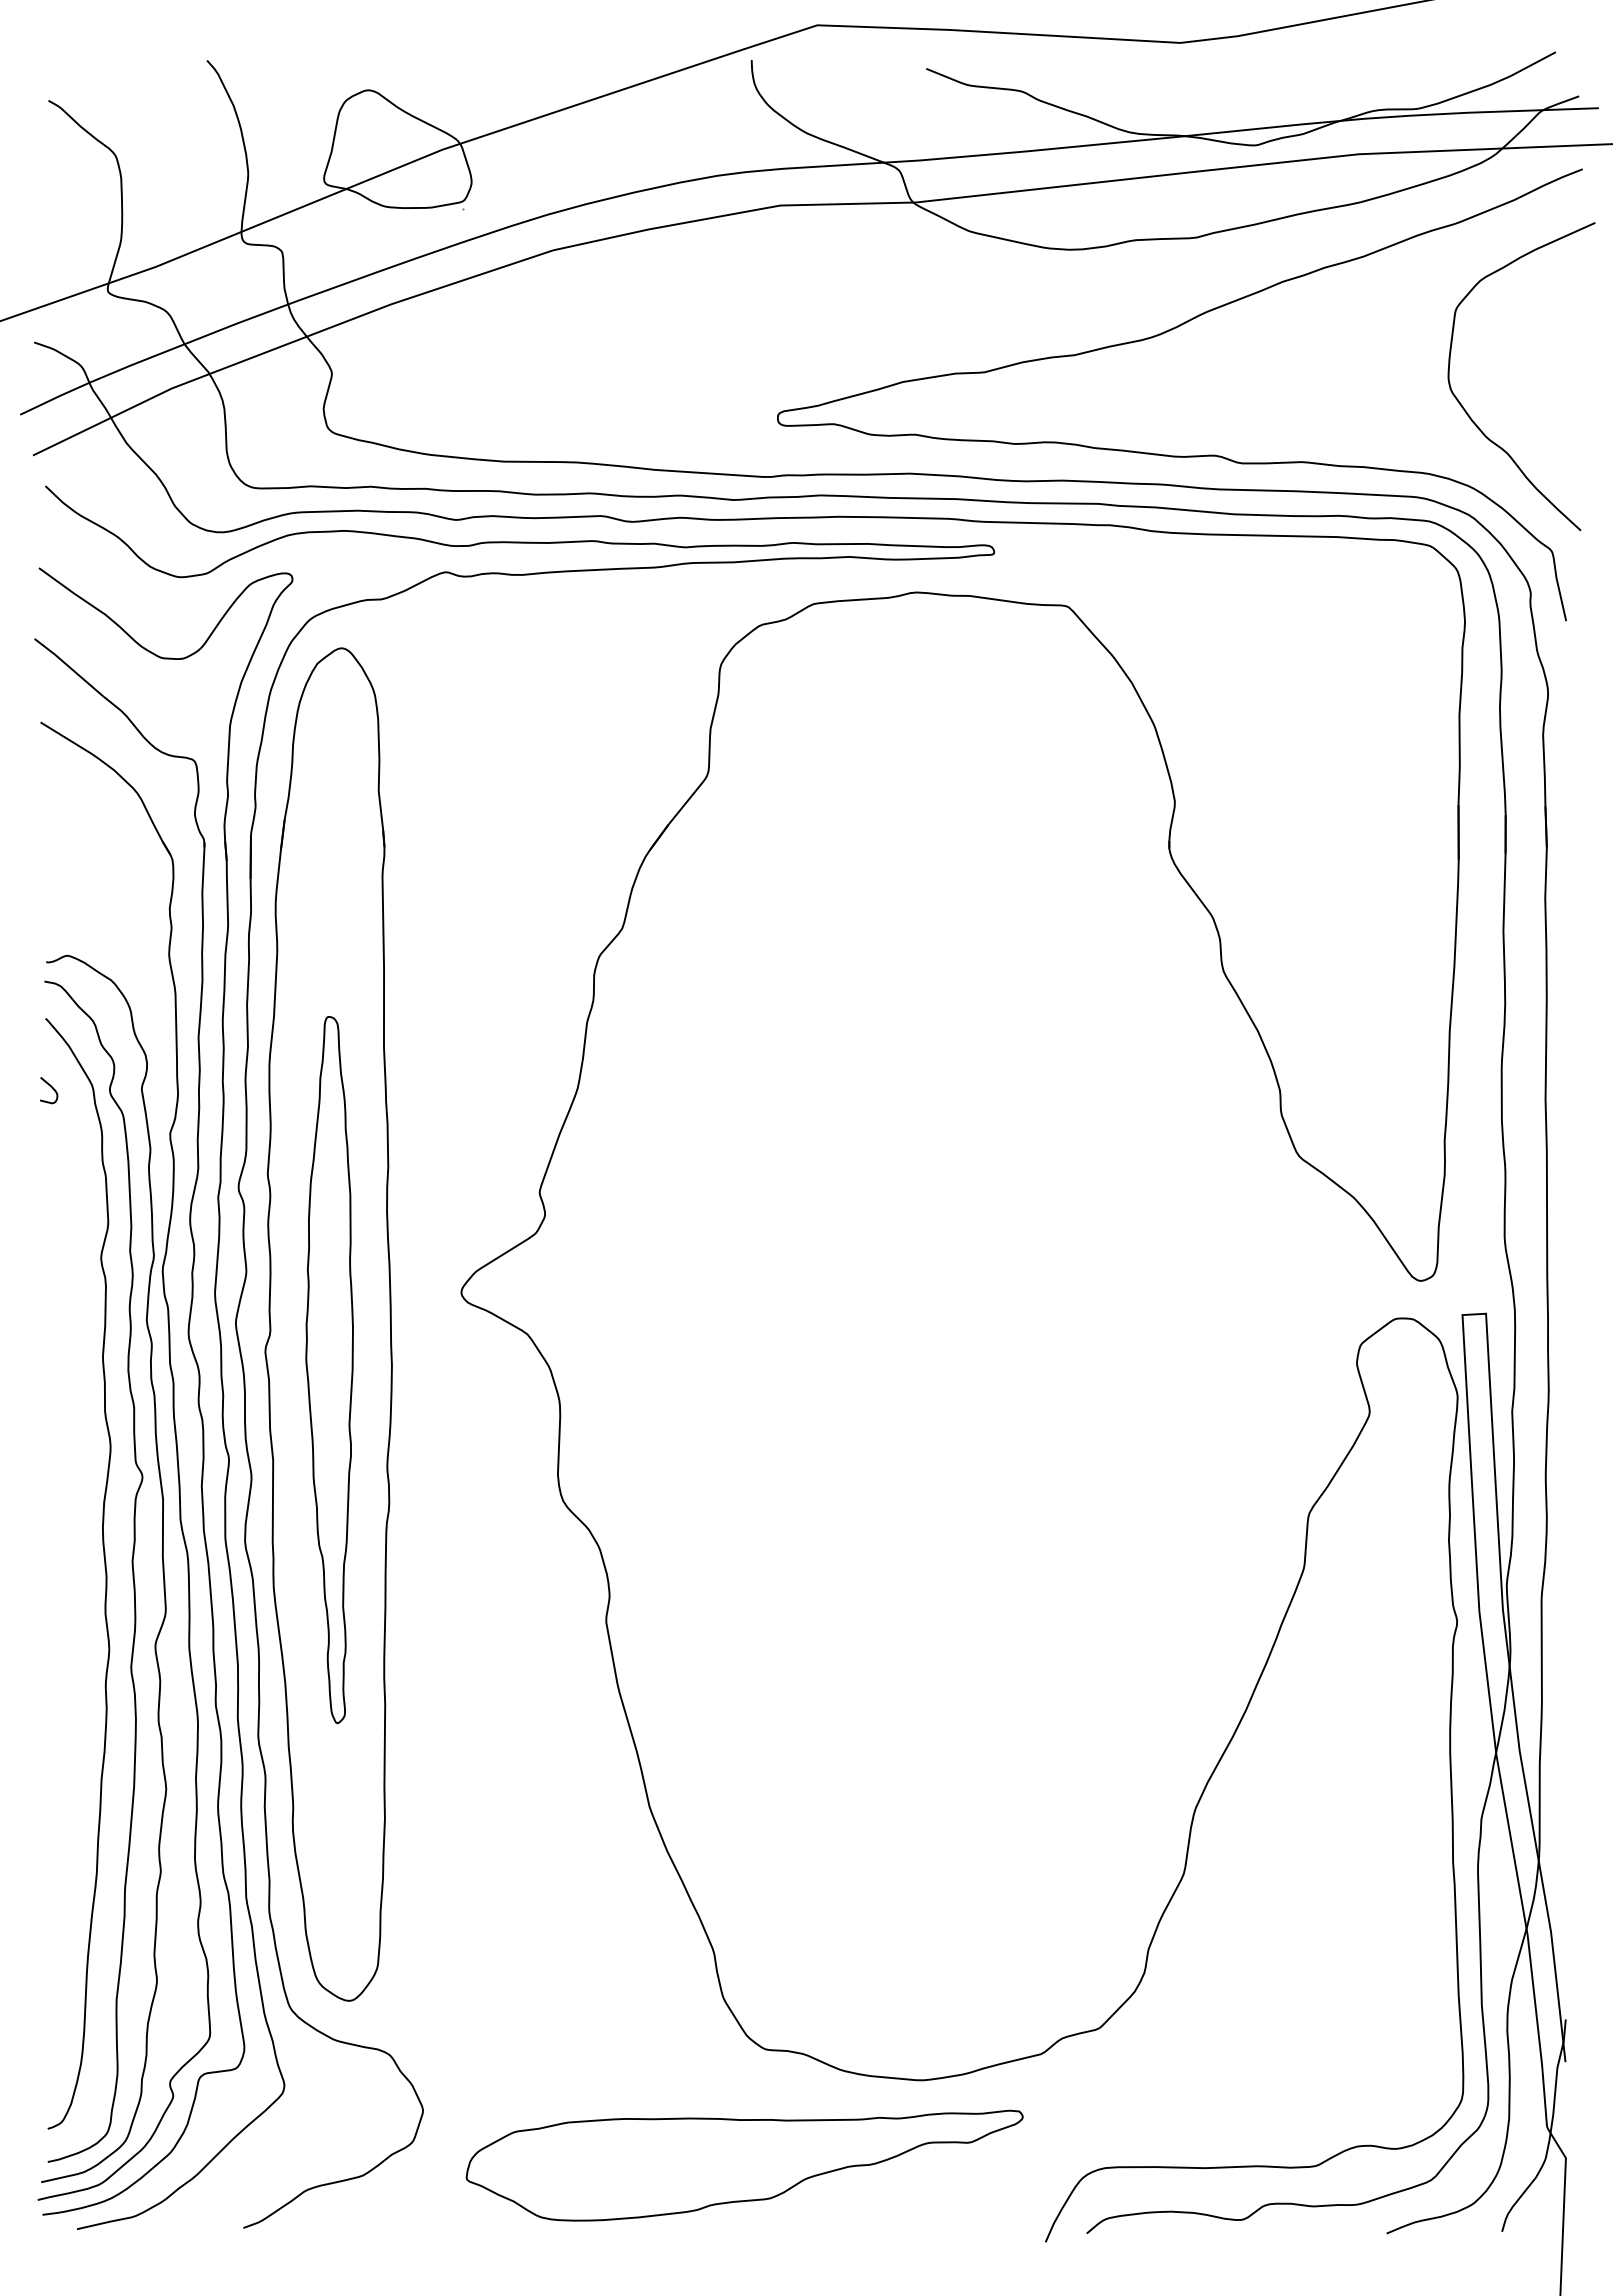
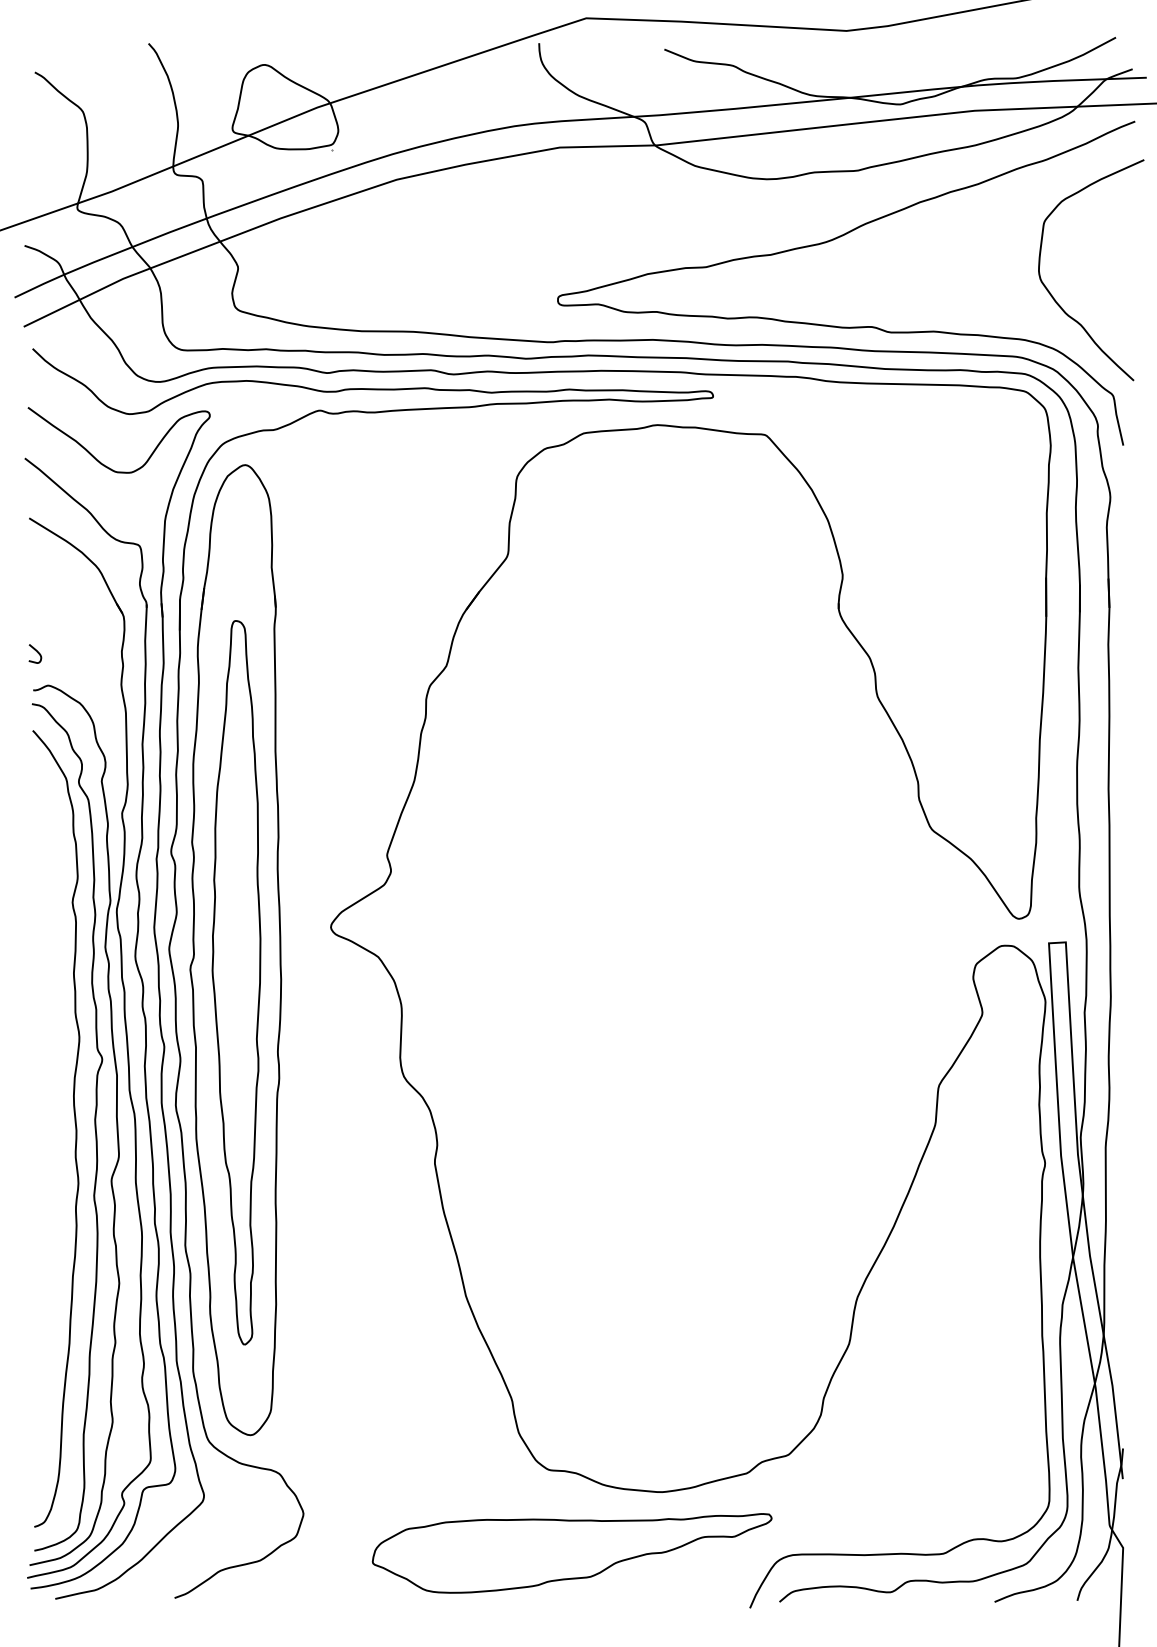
curve: (51, 1088) -> (37, 652), moved
part: (329, 1369) -> (236, 982), size x1.43
part: (744, 2165) -> (572, 1553), moved

